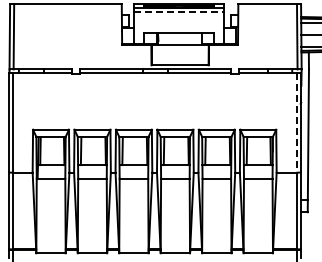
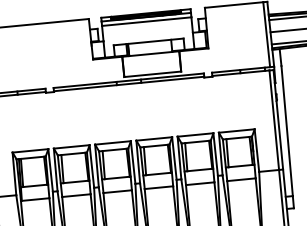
line: (179, 12) -> (147, 21), dashed -> solid
line: (296, 122) -> (274, 120), dashed -> solid

